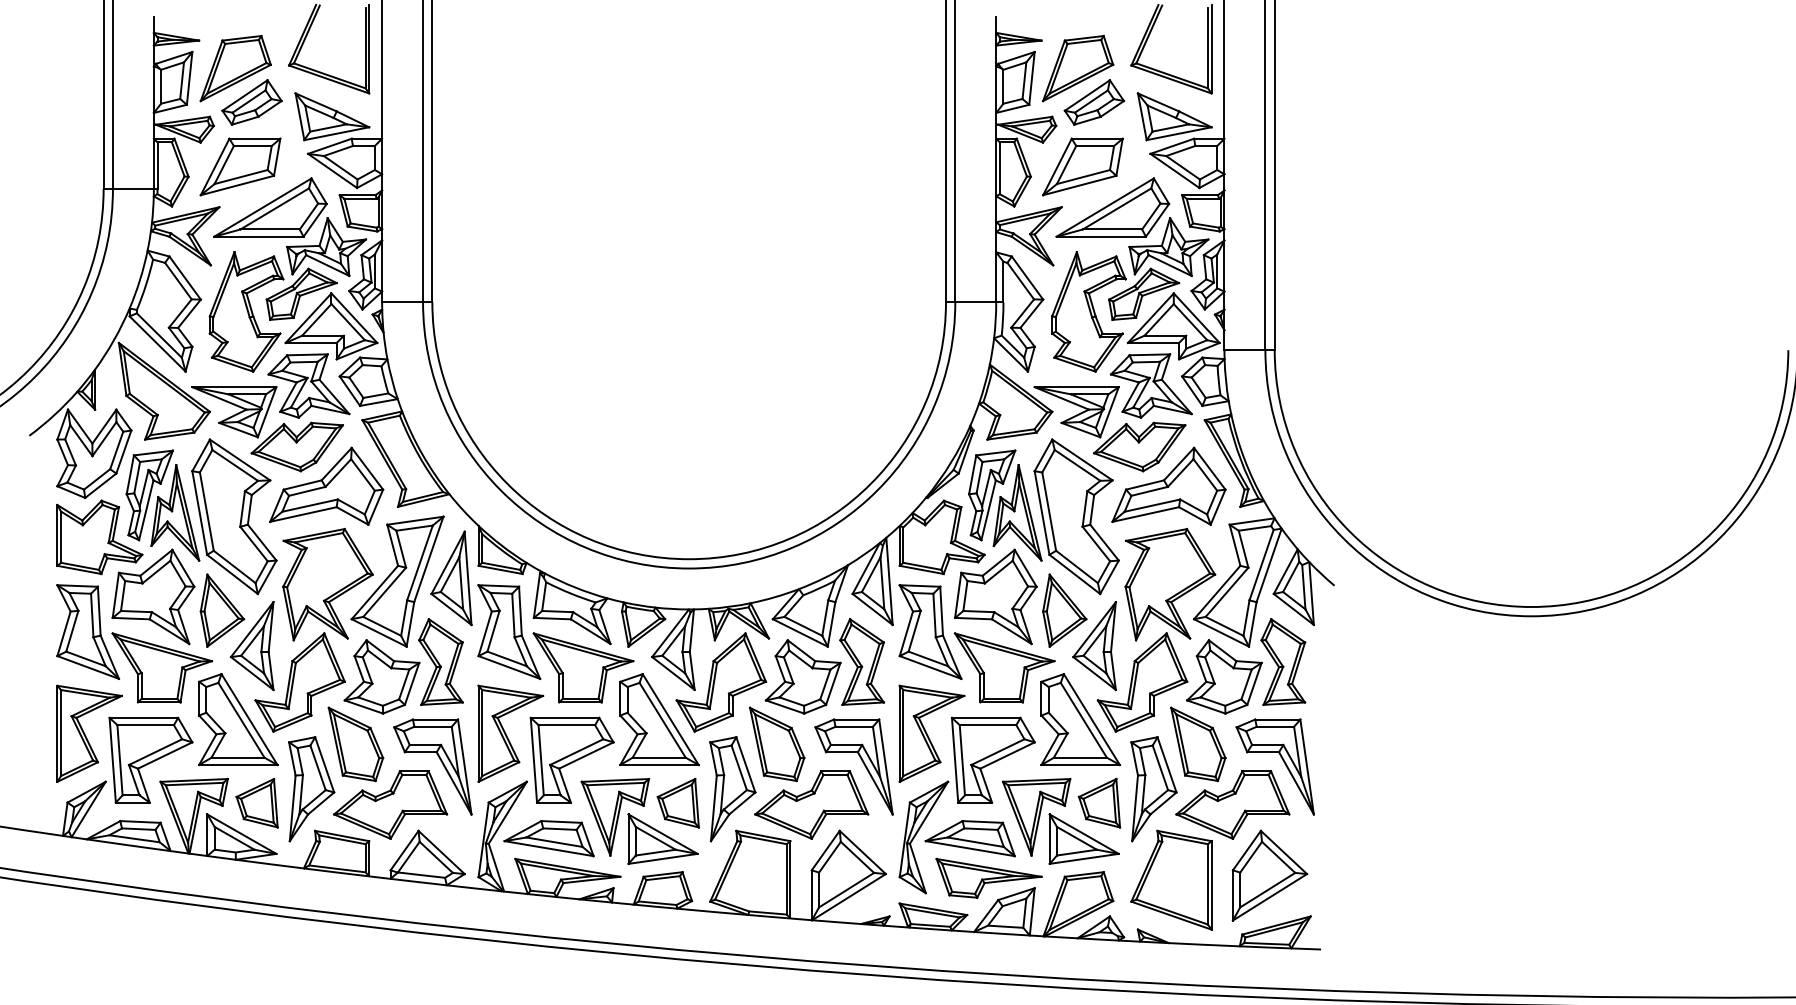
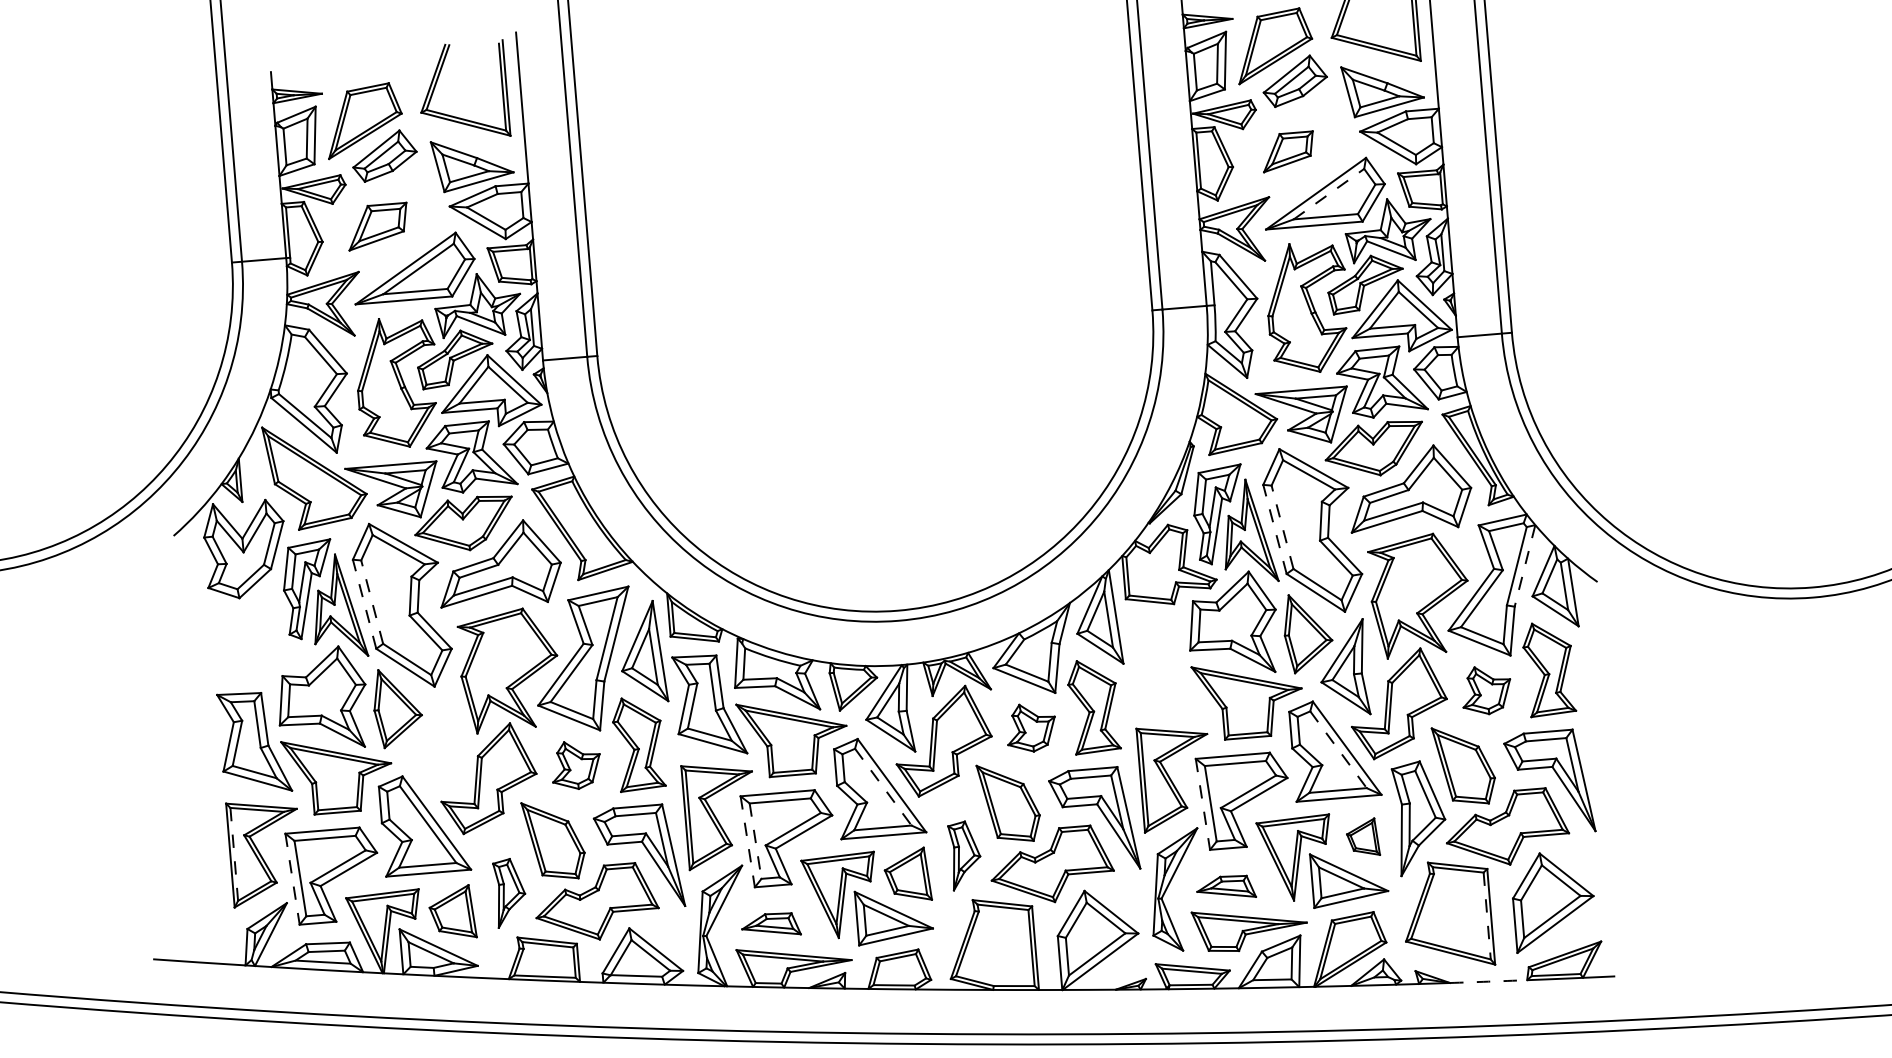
part: (240, 166) -> (377, 226), size x0.7
part: (1082, 166) -> (1287, 151), size x0.6
line: (1117, 208) -> (1329, 193), solid -> dashed
line: (206, 511) -> (371, 602), solid -> dashed
line: (1049, 511) -> (1282, 527), solid -> dashed
line: (199, 512) -> (364, 603), solid -> dashed
line: (1042, 512) -> (1275, 528), solid -> dashed
part: (99, 537) -> (258, 639), removed
line: (1269, 565) -> (1525, 565), solid -> dashed
part: (930, 631) -> (1164, 667), removed
part: (251, 646) -> (432, 743), removed
part: (381, 676) -> (575, 764), size x0.6
part: (802, 676) -> (1030, 727), size x0.6
part: (1224, 676) -> (1486, 689), size x0.6
line: (662, 720) -> (883, 787), solid -> dashed
line: (1083, 720) -> (1338, 749), solid -> dashed
line: (61, 733) -> (234, 854), solid -> dashed
line: (112, 760) -> (292, 879), solid -> dashed
line: (533, 760) -> (747, 842), solid -> dashed
line: (541, 760) -> (755, 841), solid -> dashed
line: (955, 760) -> (1203, 804), solid -> dashed
part: (311, 789) -> (509, 893), size x0.6
part: (732, 789) -> (964, 855), size x0.6
part: (1099, 802) -> (1362, 837), size x0.7
part: (548, 838) -> (770, 925), size x0.6
part: (969, 838) -> (1225, 887), size x0.6
line: (1207, 884) -> (1486, 916), solid -> dashed
arc: (1204, 944) -> (1488, 981), solid -> dashed

